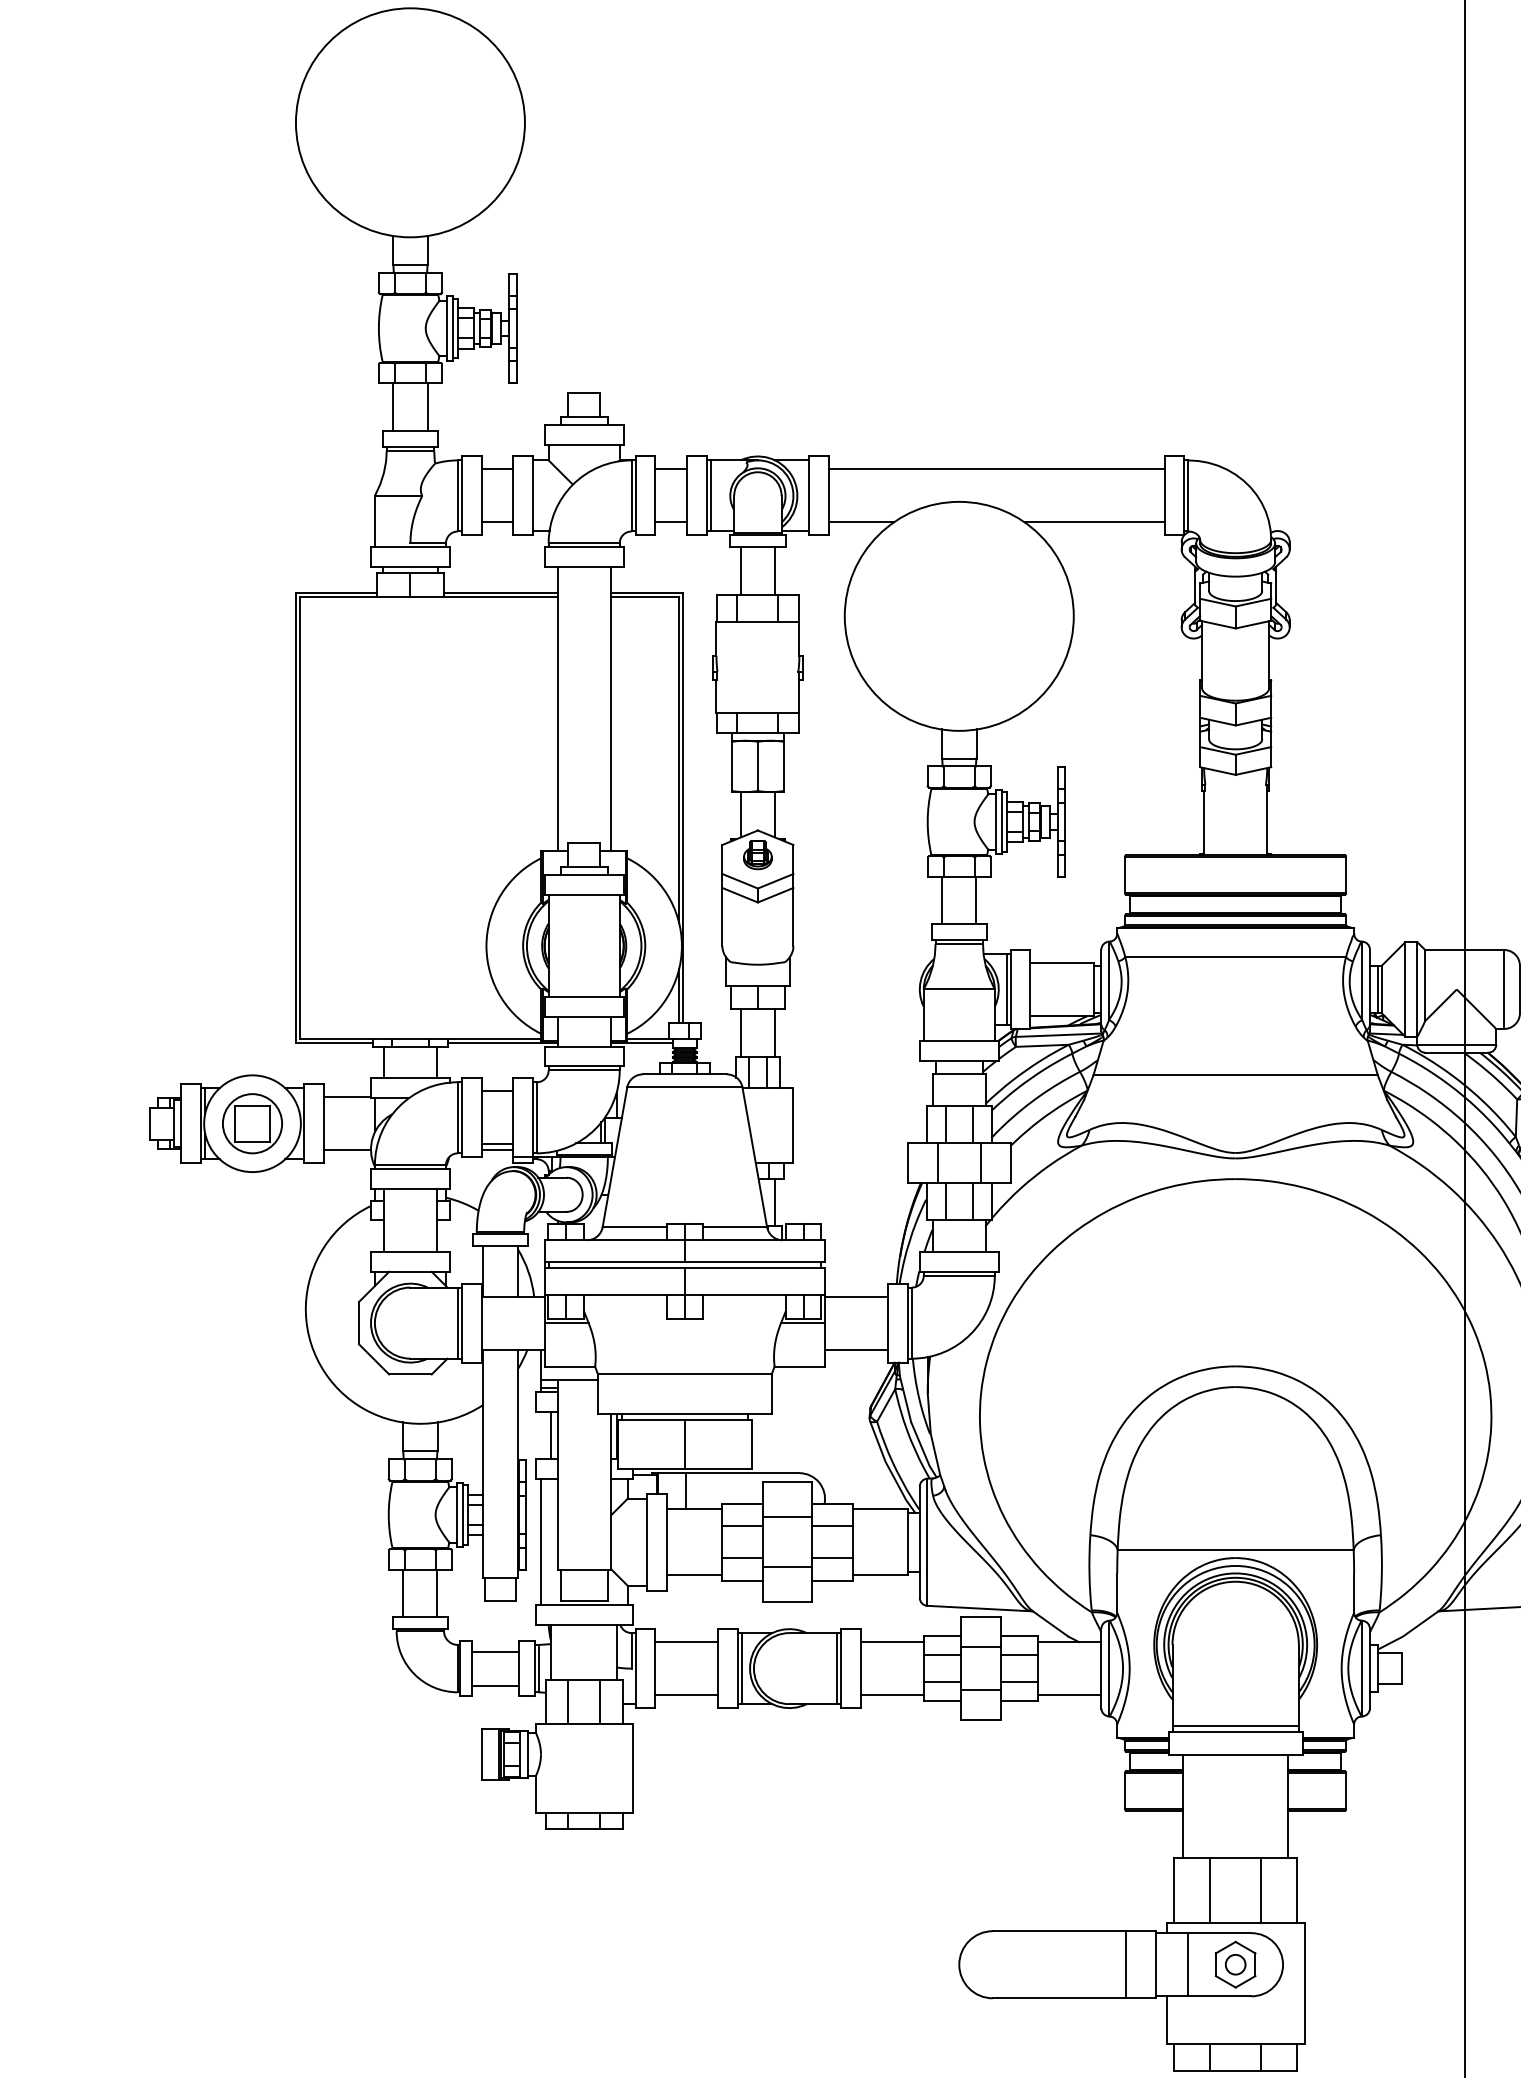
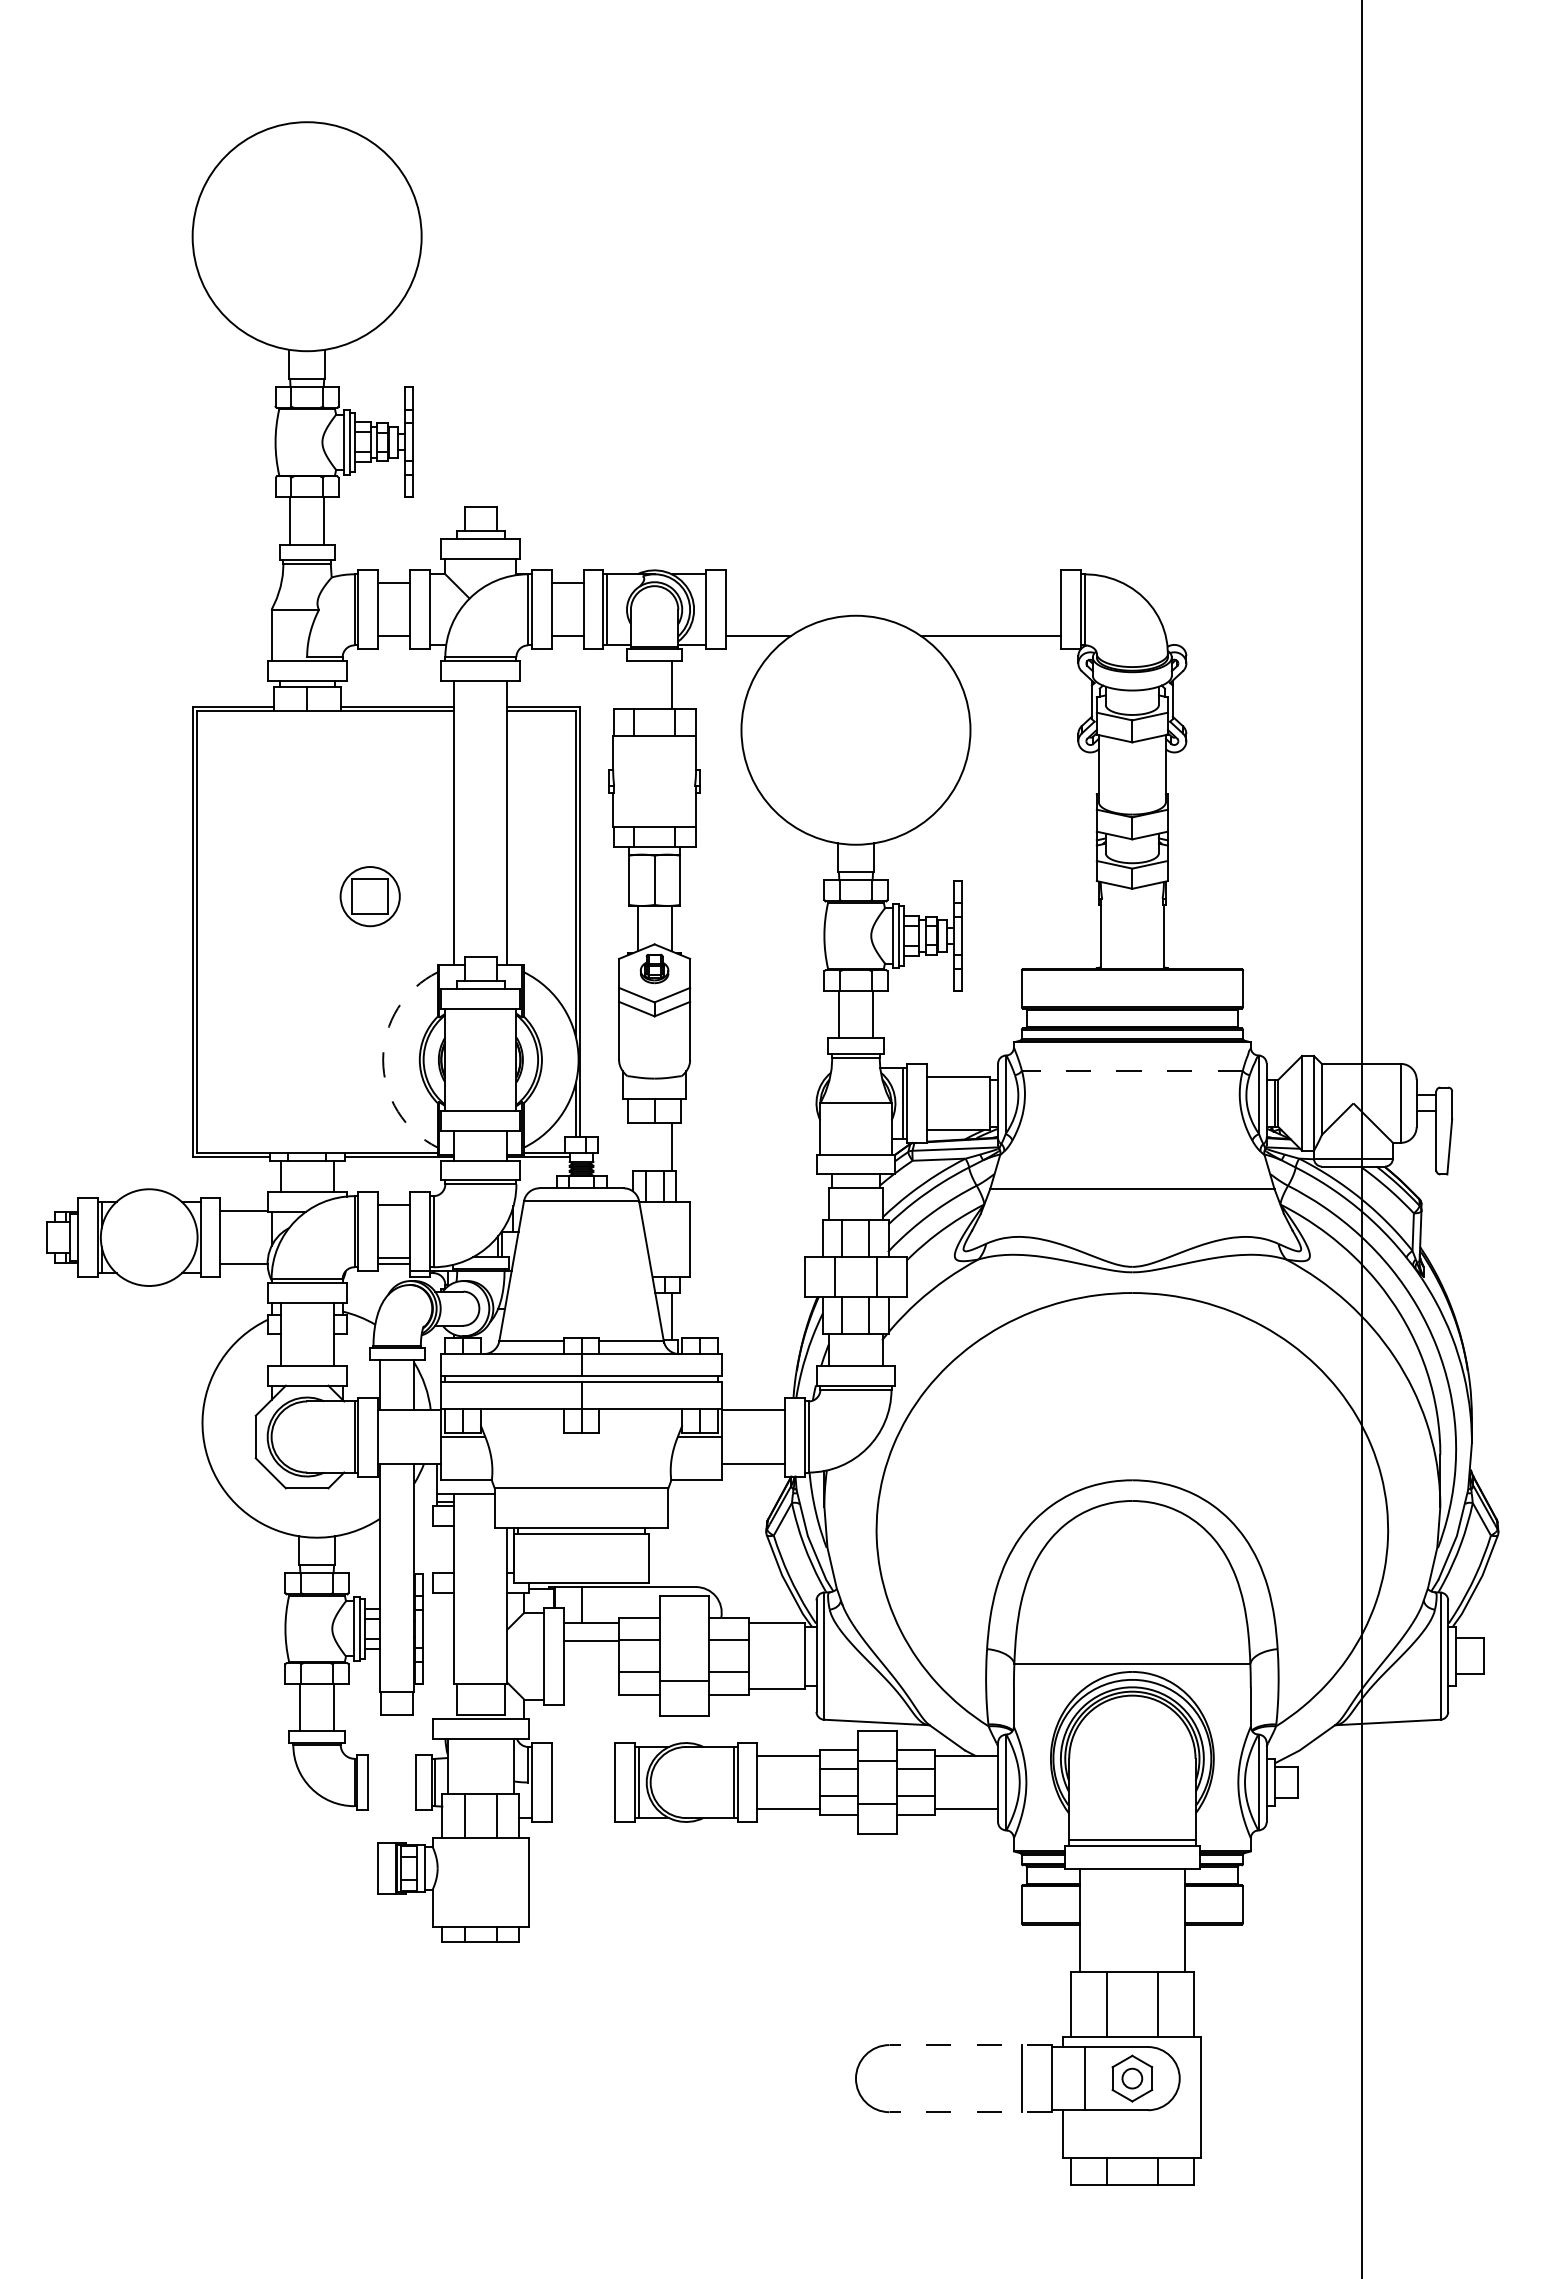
line: (996, 469) -> (893, 583), removed
line: (740, 570) -> (637, 684), removed
arc: (486, 945) -> (383, 1059), solid -> dashed
line: (1234, 956) -> (1131, 1070), solid -> dashed
line: (740, 1032) -> (637, 1146), removed
part: (251, 1123) -> (369, 896), moved
line: (550, 1435) -> (447, 1549), removed
line: (684, 1444) -> (581, 1558), removed
line: (786, 1517) -> (683, 1631), removed
line: (540, 1541) -> (437, 1655), removed
line: (694, 1575) -> (591, 1641), moved
line: (686, 1641) -> (583, 1755), removed
line: (494, 1651) -> (391, 1765), removed
line: (494, 1685) -> (391, 1799), removed
line: (686, 1695) -> (583, 1809), removed
line: (1073, 1931) -> (970, 2045), solid -> dashed
line: (1073, 1998) -> (970, 2112), solid -> dashed

